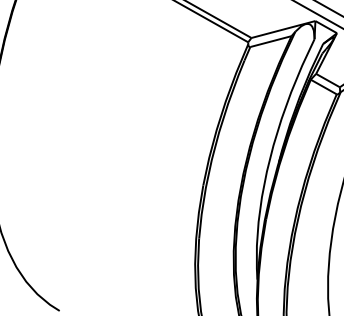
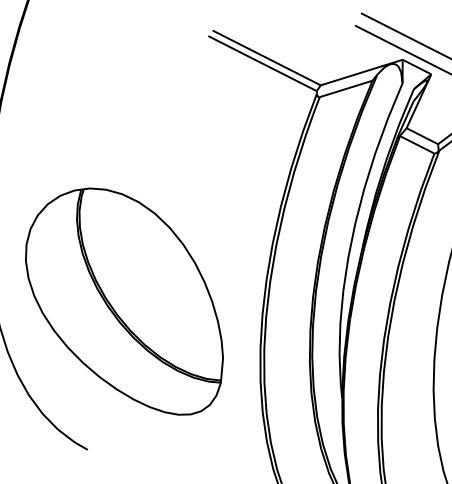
part: (93, 197) -> (124, 301), added

